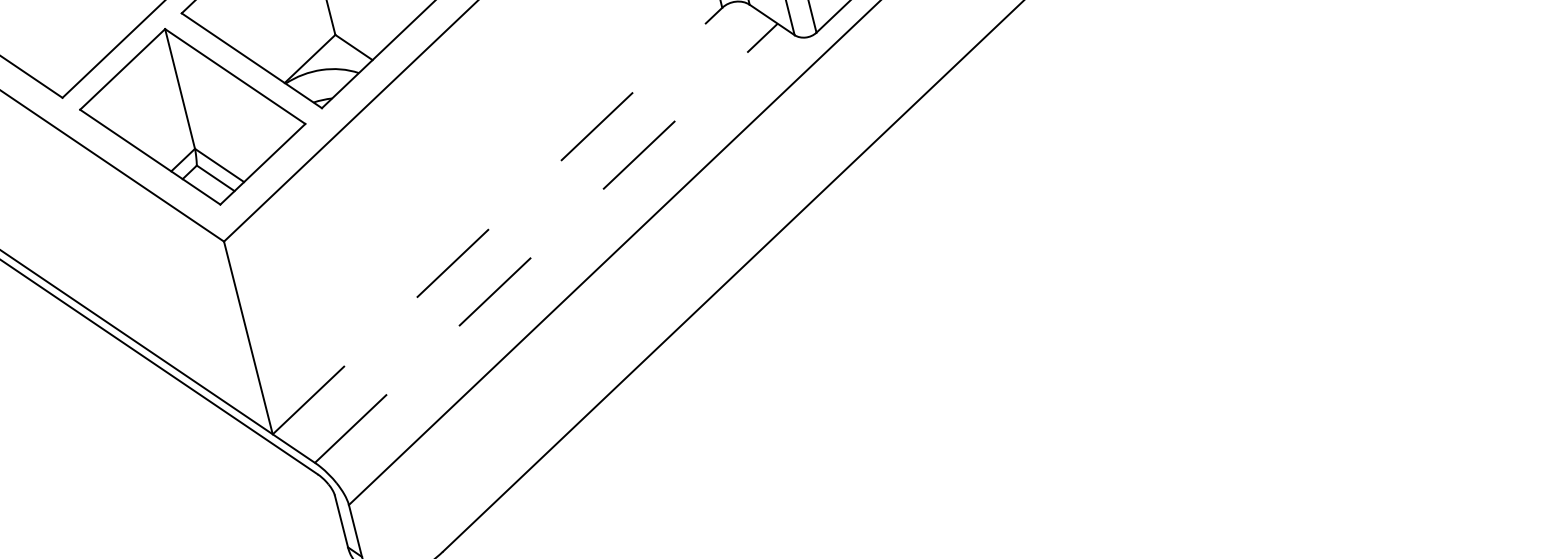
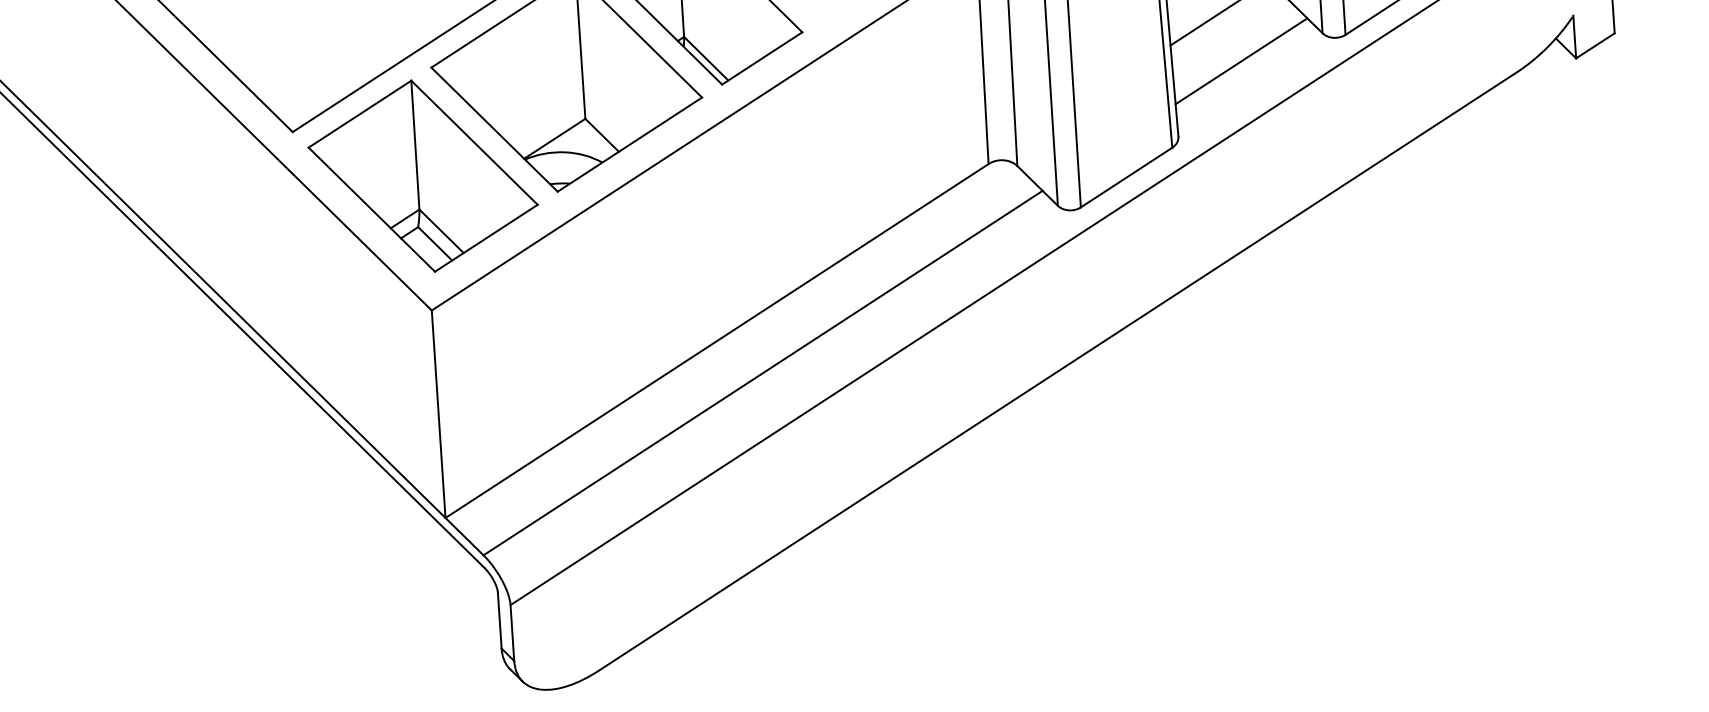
line: (497, 220) -> (717, 340), dashed -> solid
line: (546, 243) -> (763, 373), dashed -> solid

